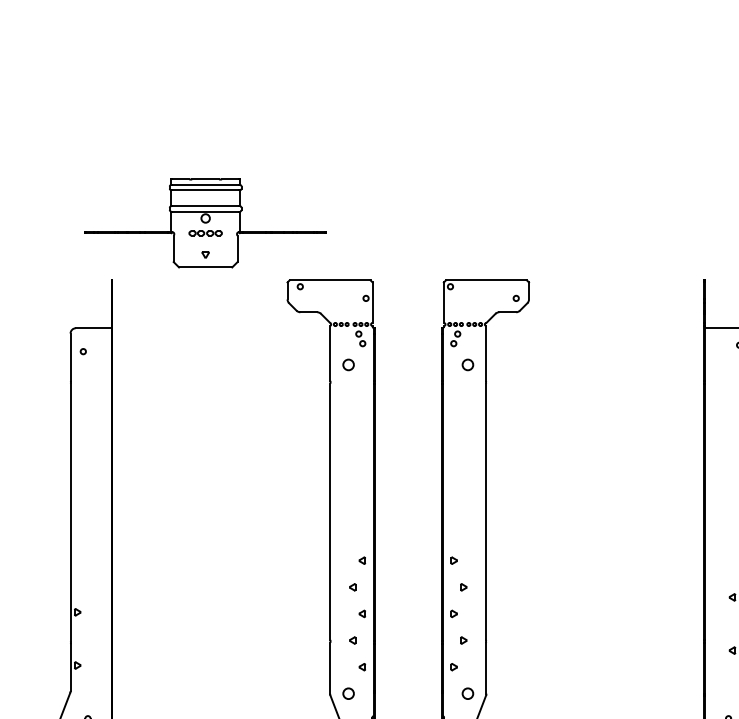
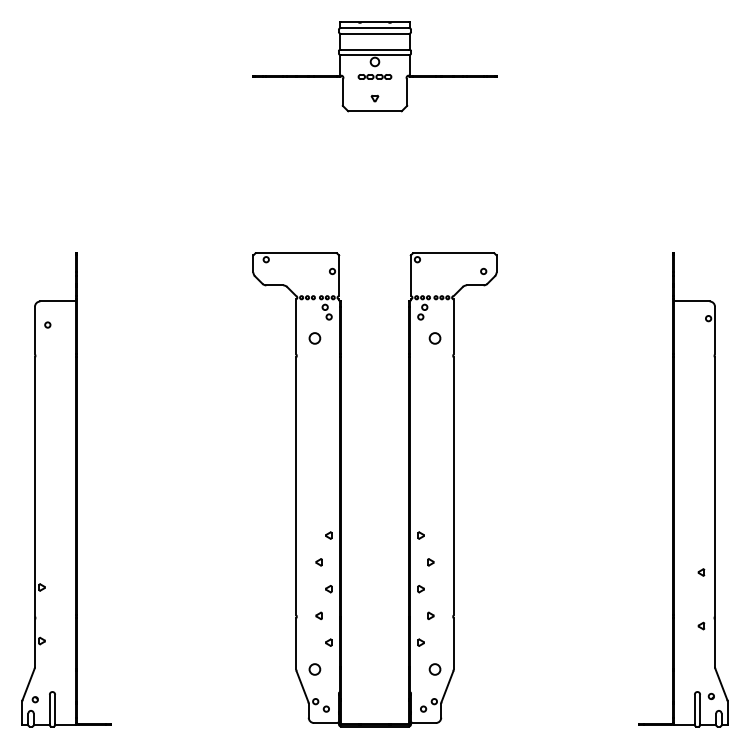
part: (205, 222) -> (374, 66), moved

